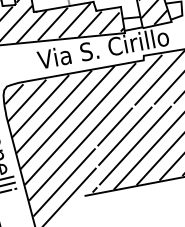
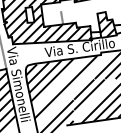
line: (67, 117) -> (59, 83), removed
line: (94, 127) -> (73, 89), removed
line: (135, 144) -> (94, 99), removed

